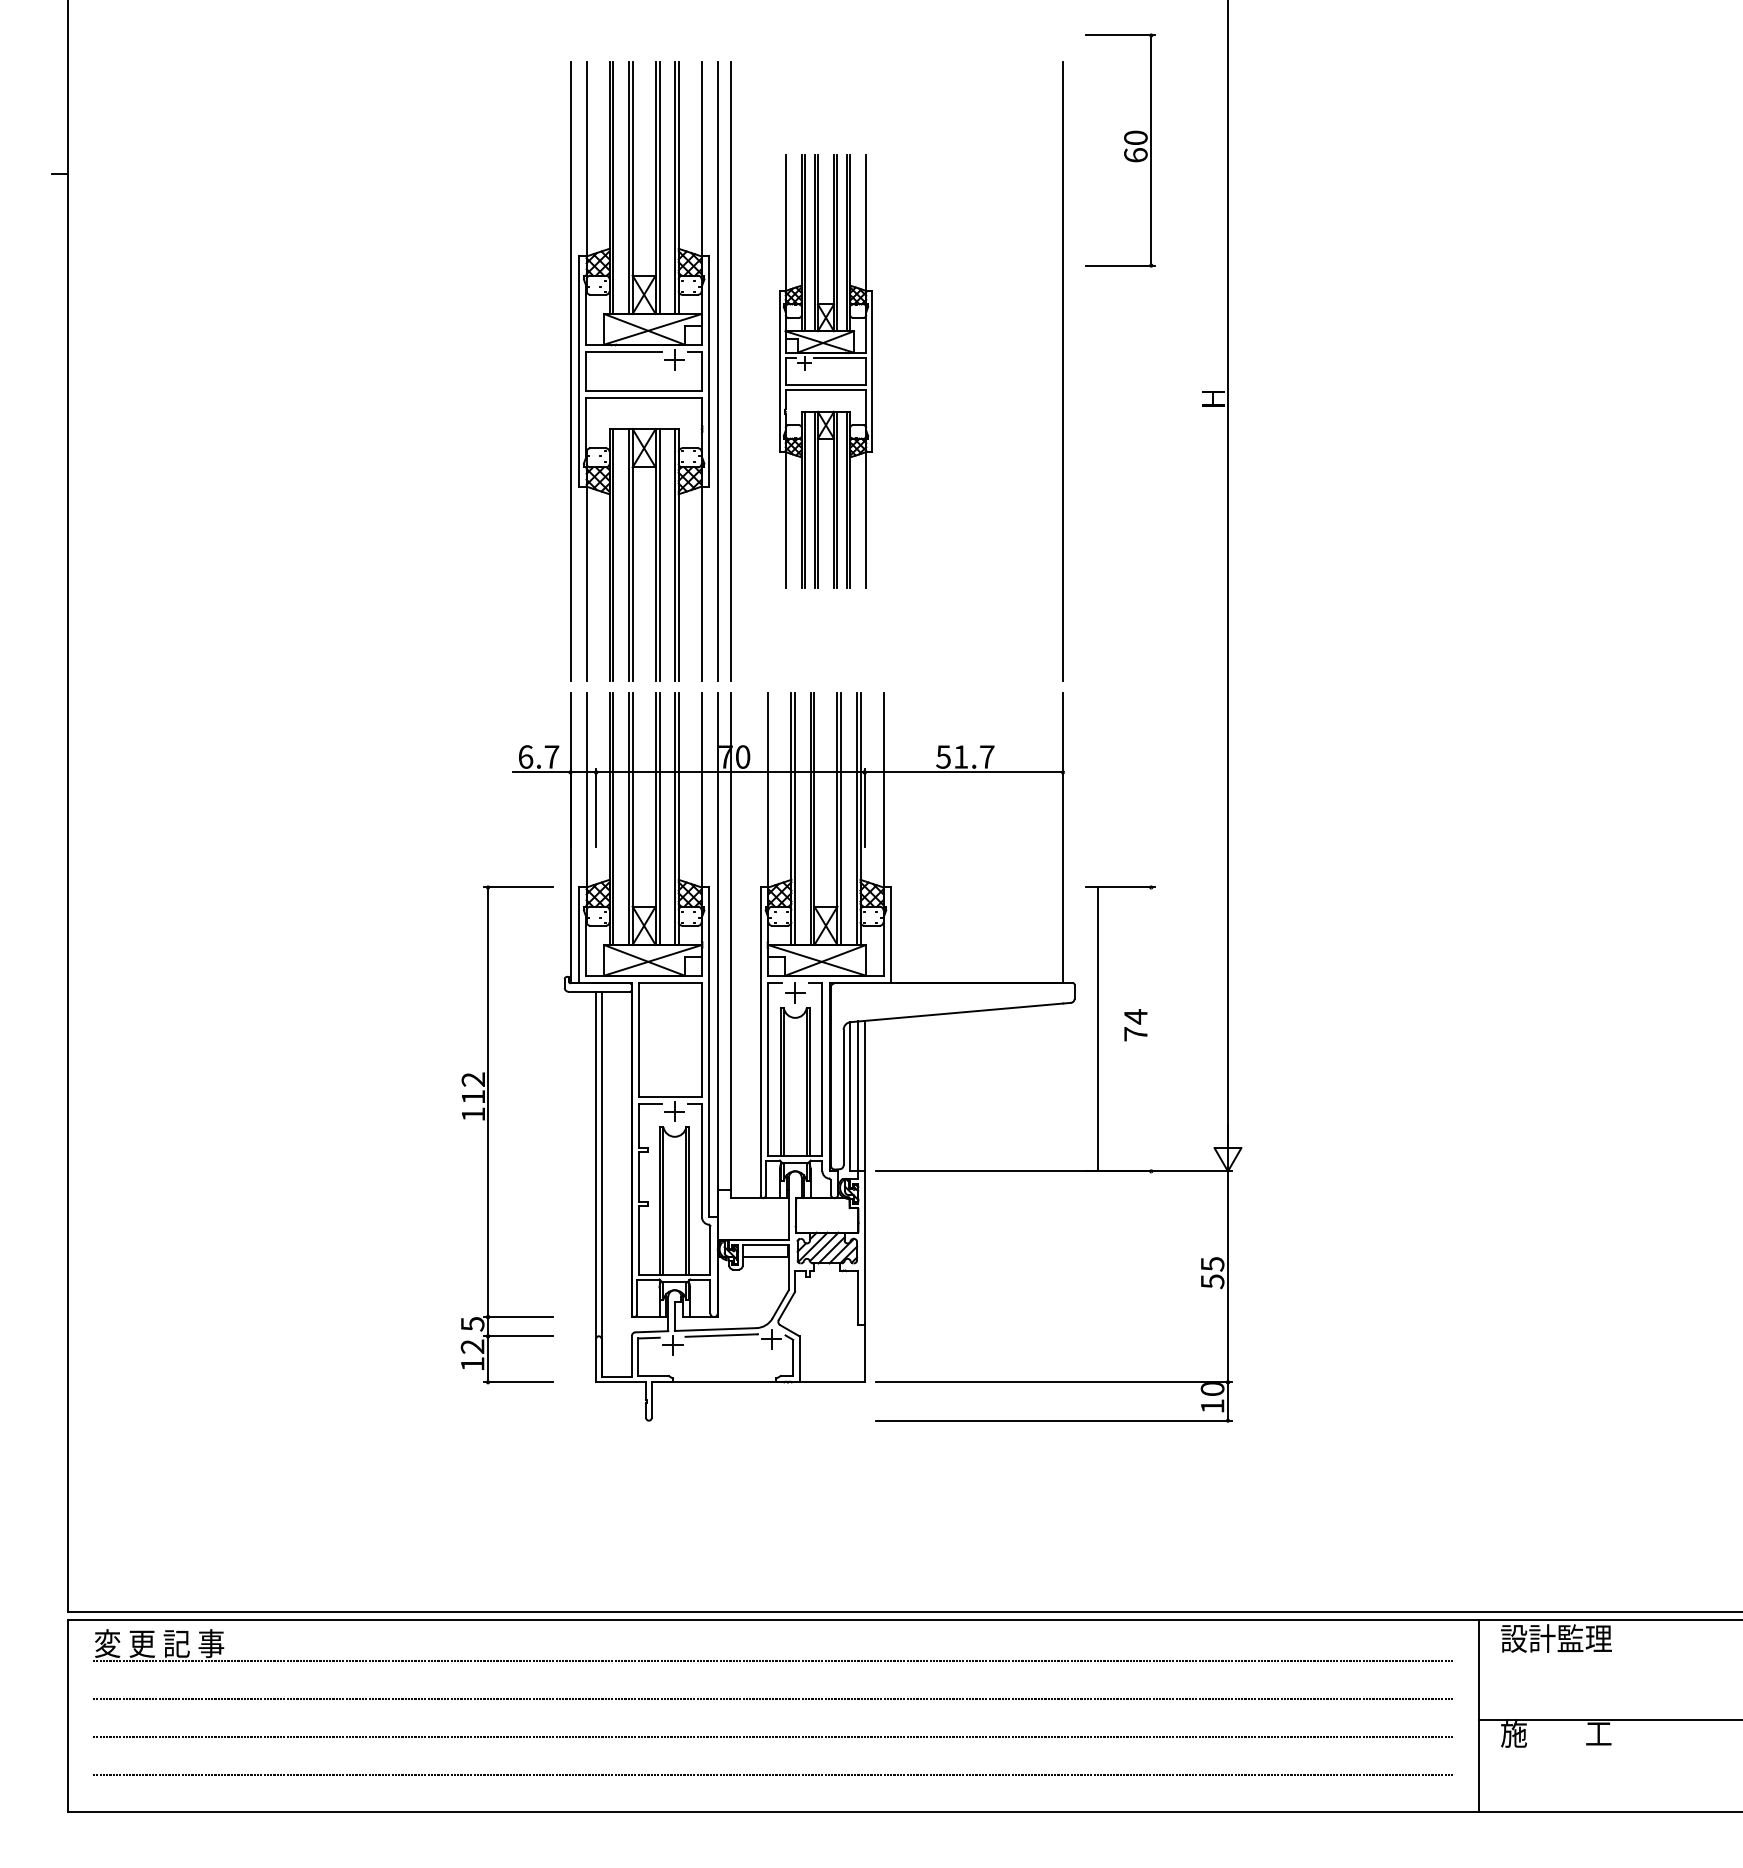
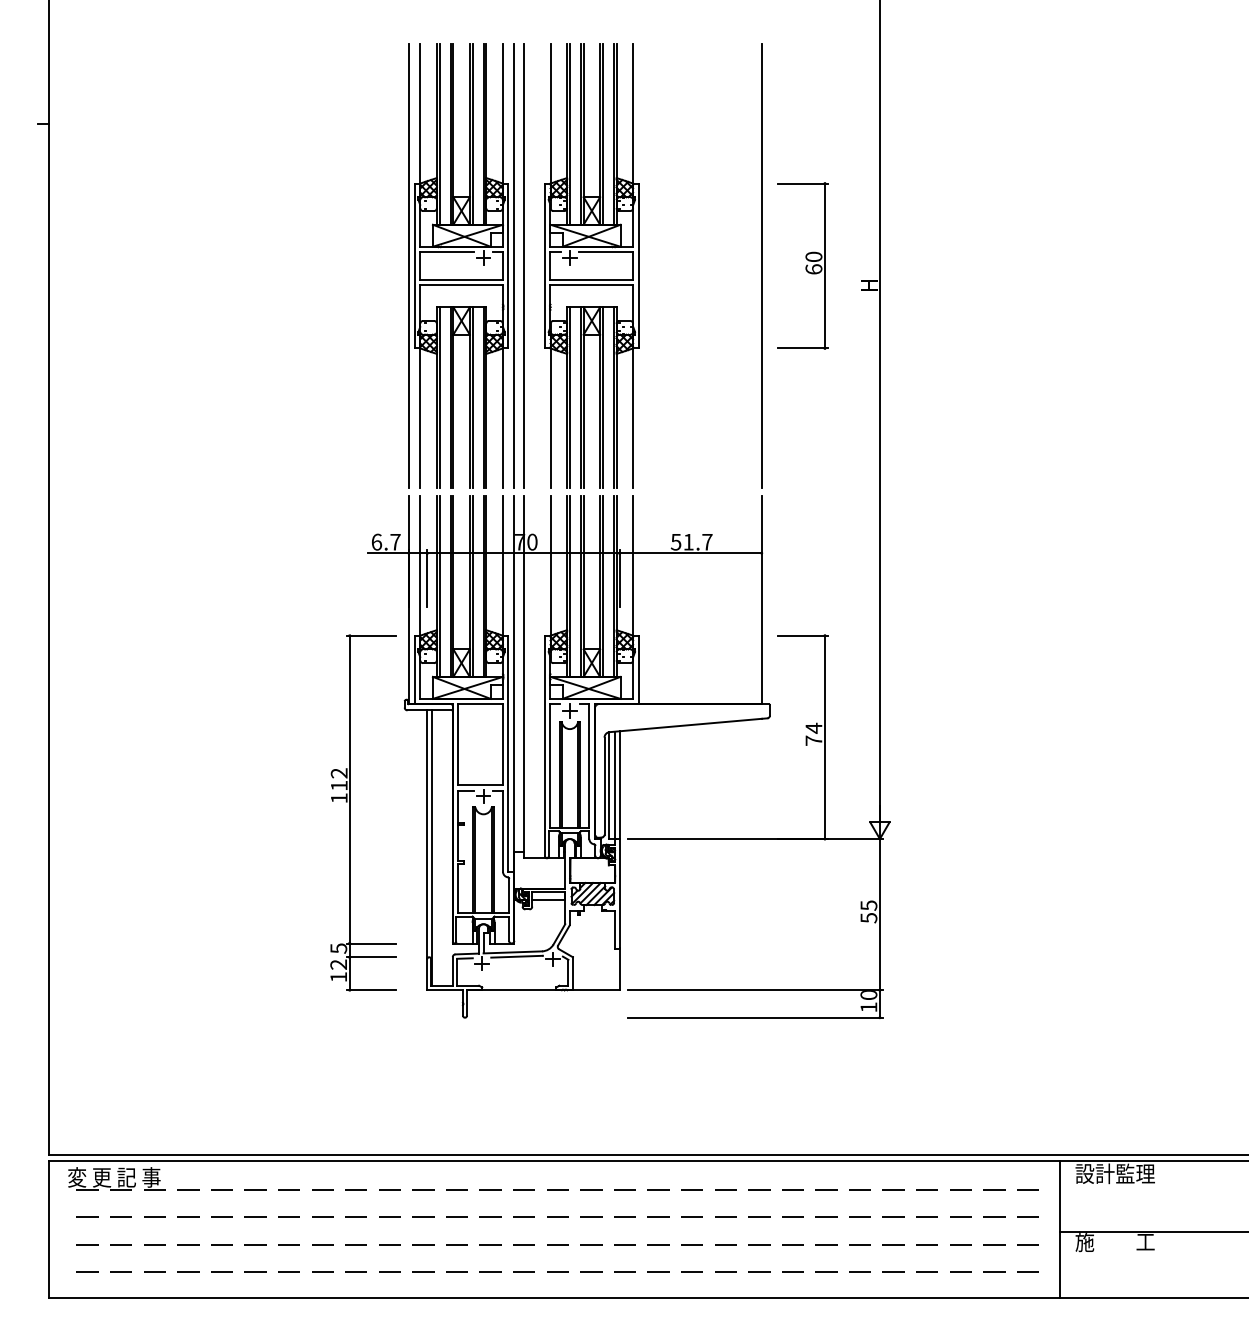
part: (1120, 150) -> (802, 265), moved
part: (825, 371) -> (591, 265), size x1.43
line: (1098, 1029) -> (825, 737), moved

